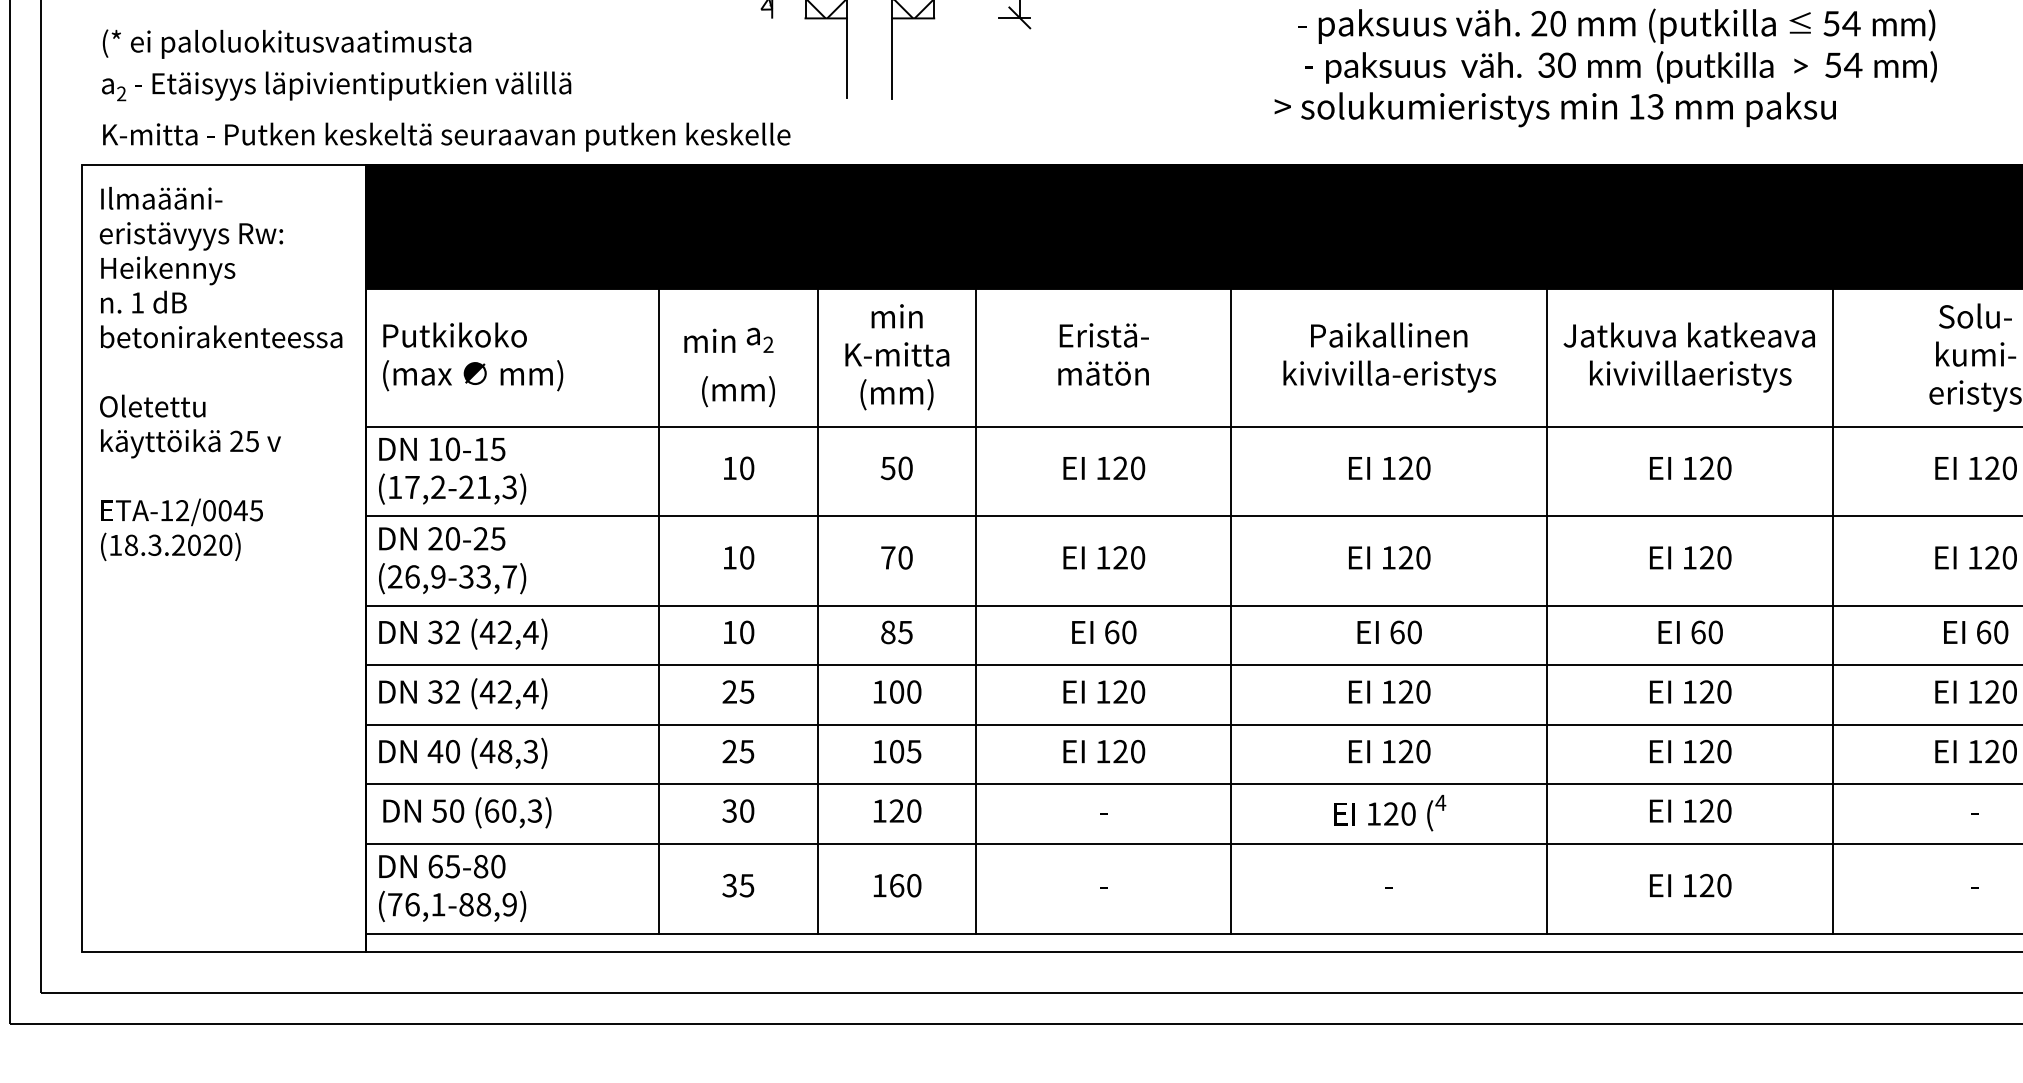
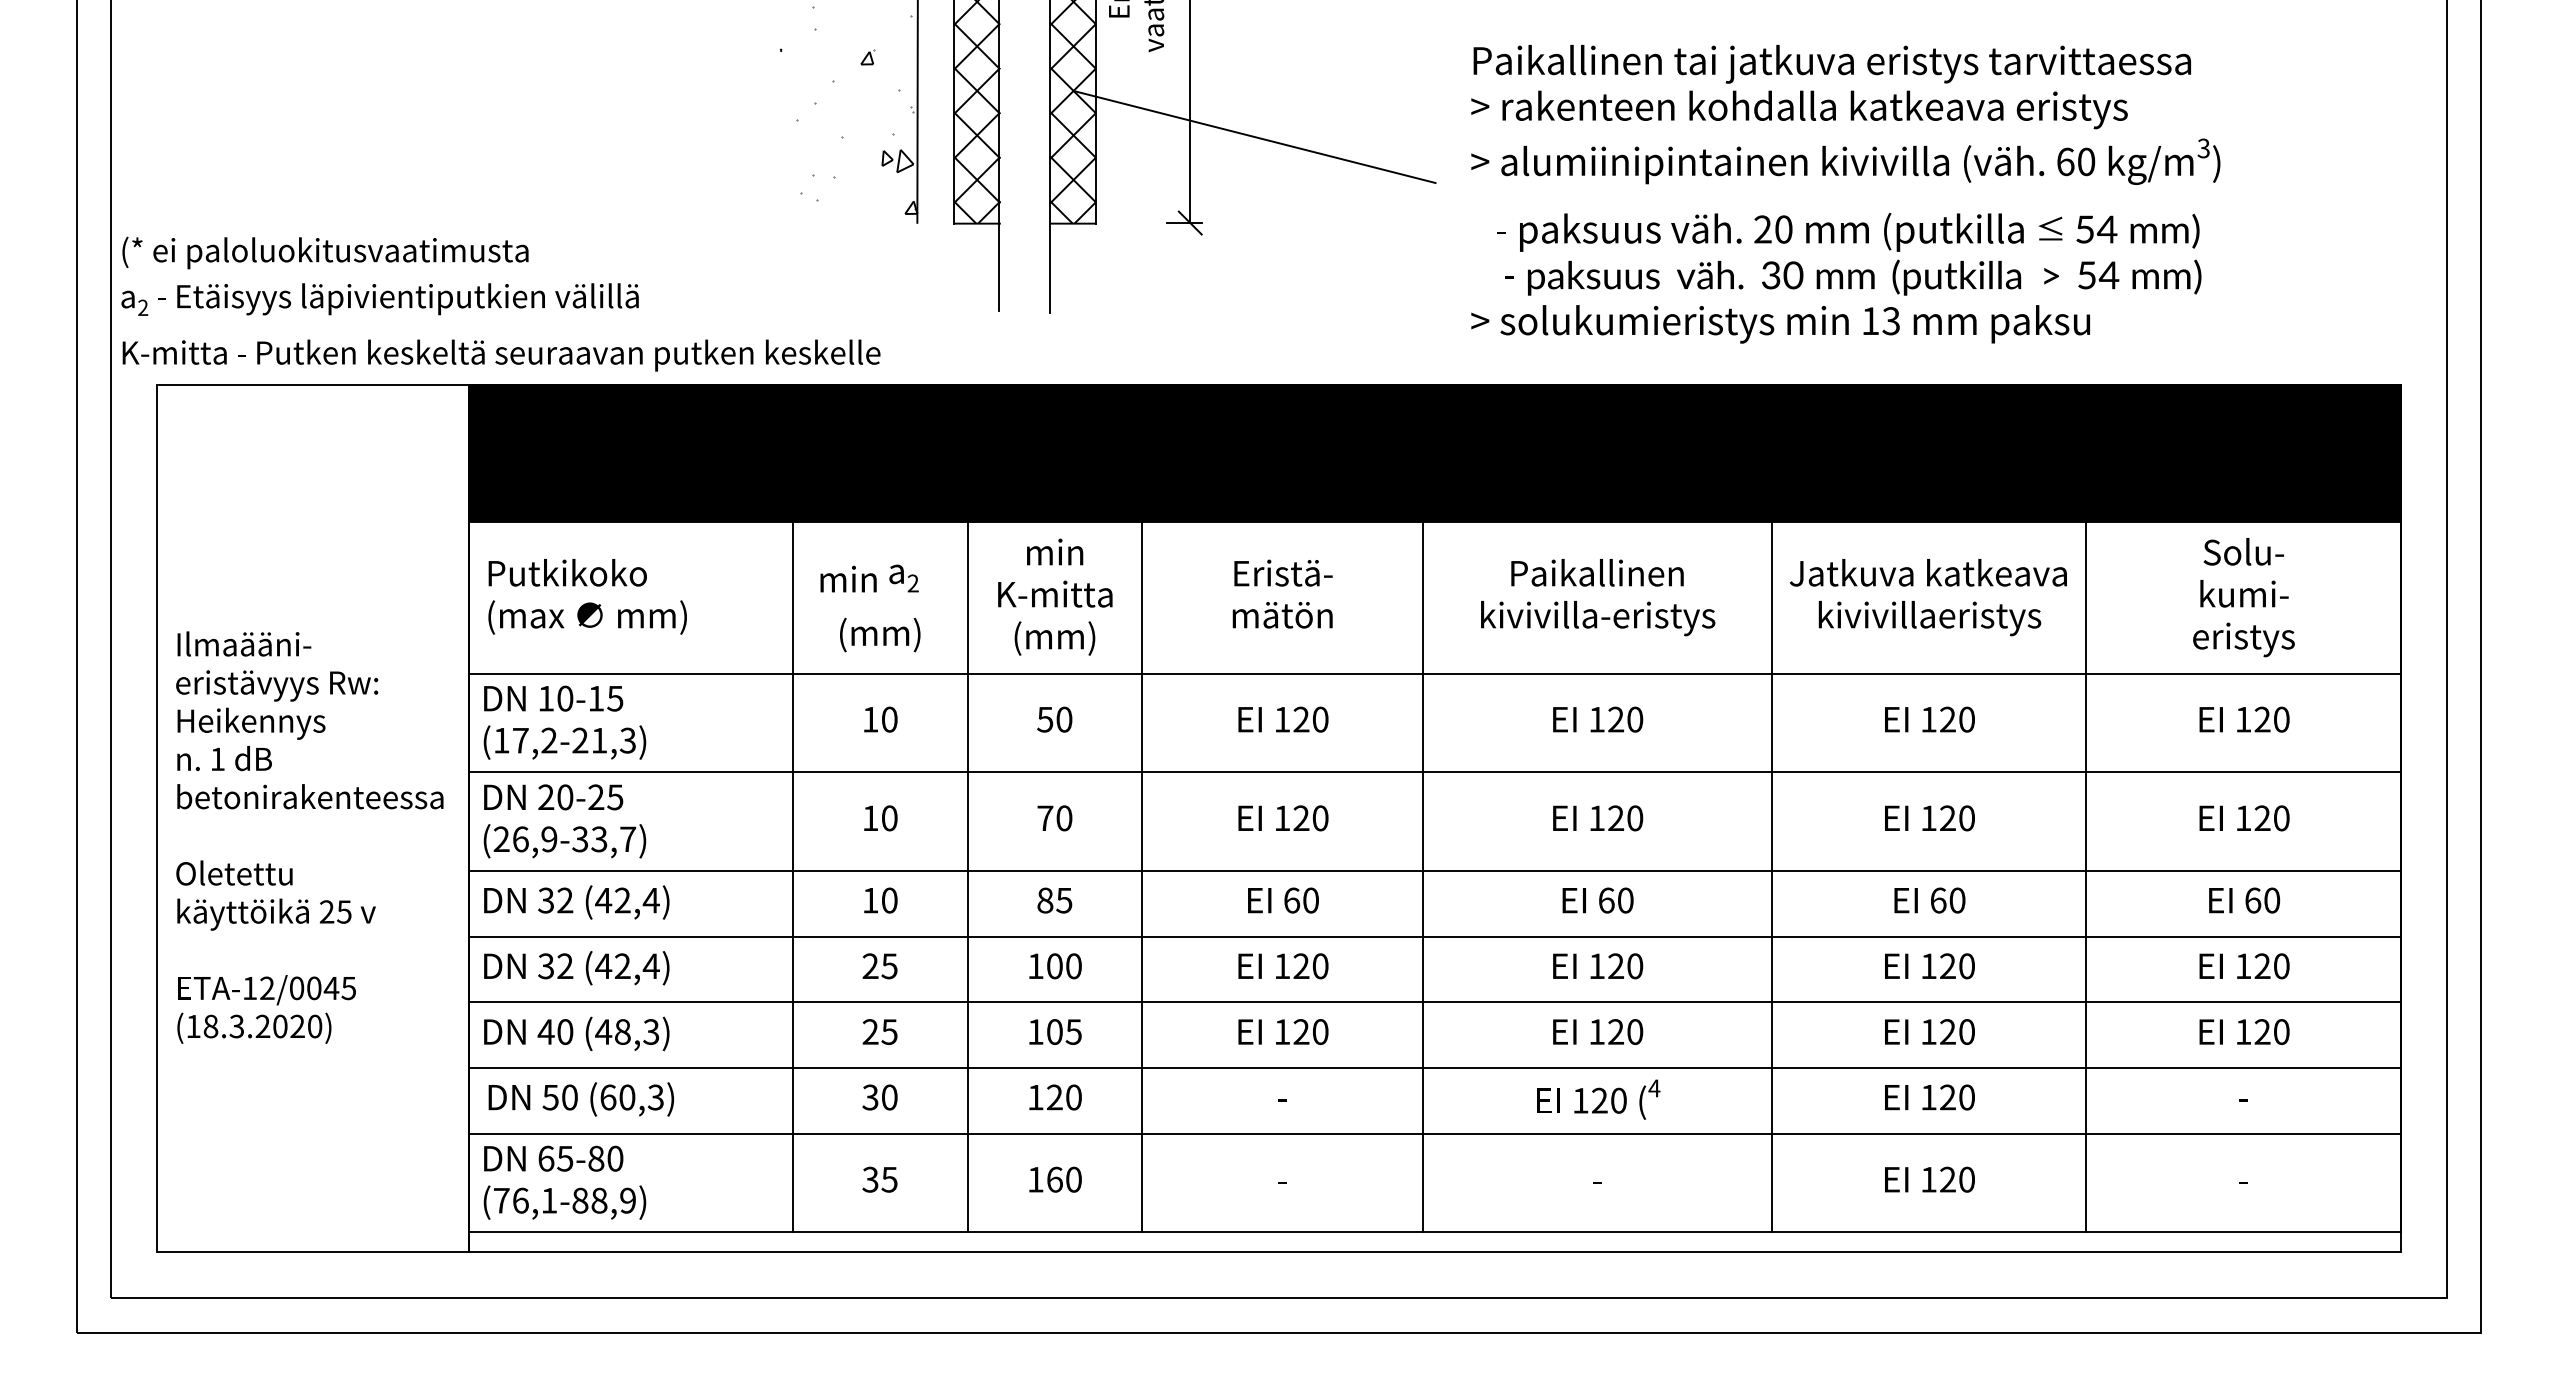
text: (445, 89) -> (500, 303), moved
text: (220, 373) -> (309, 837), moved

